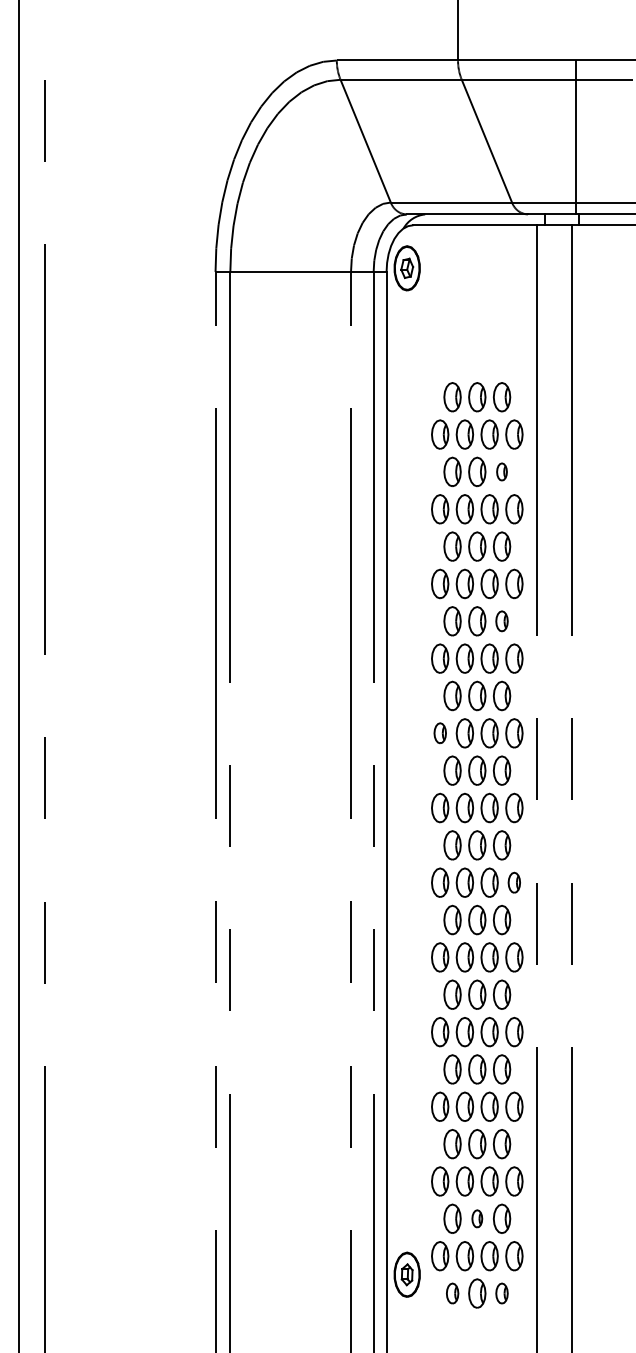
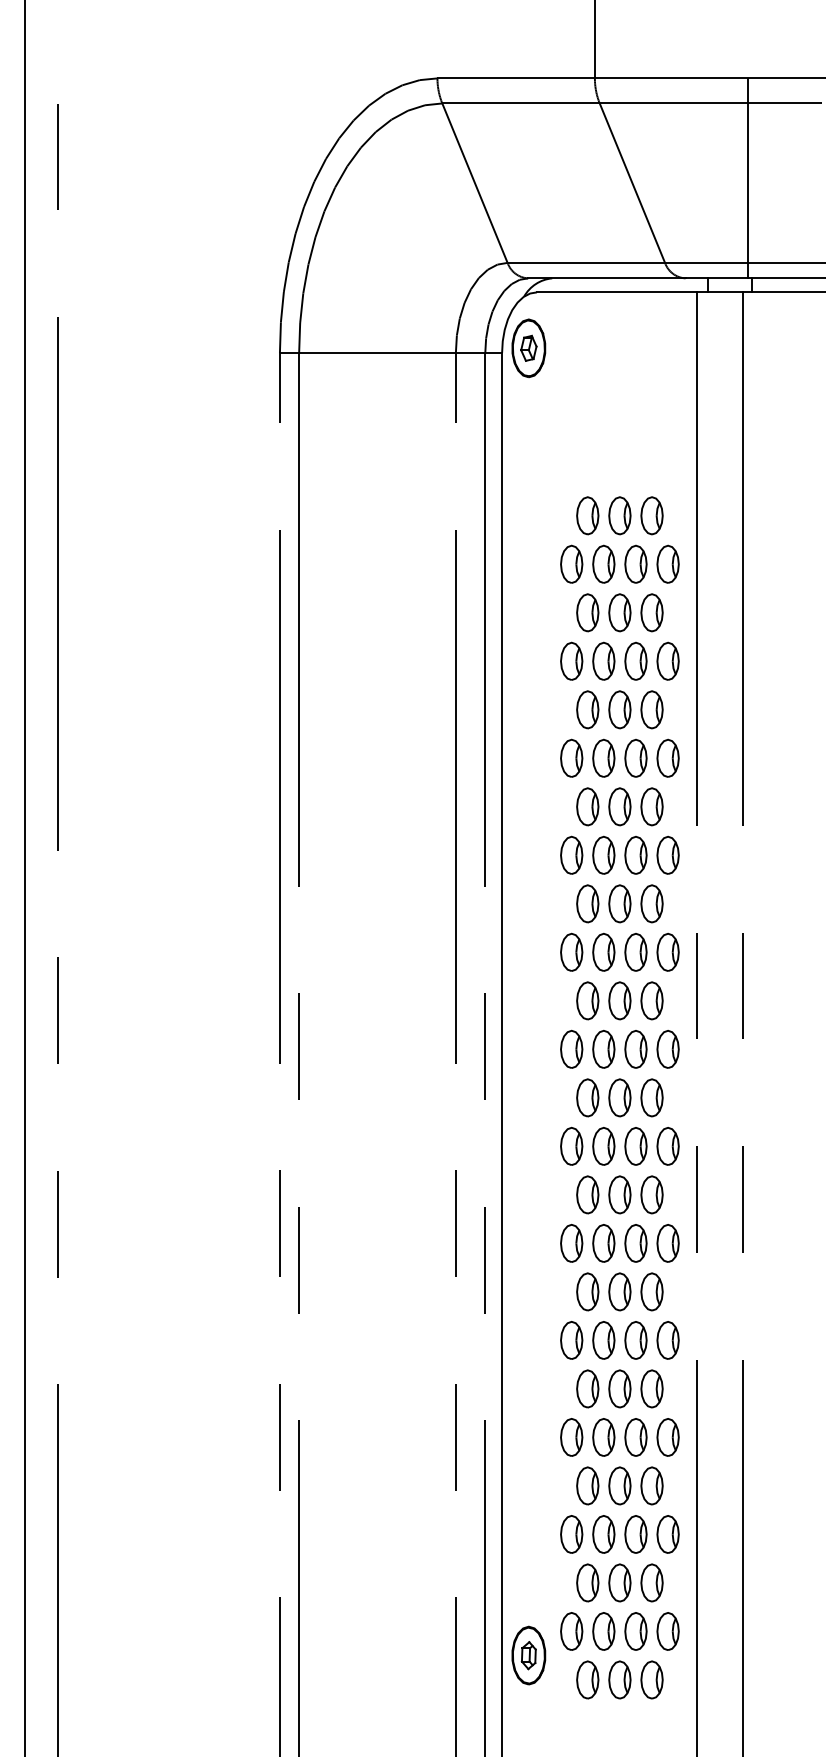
part: (501, 471) -> (651, 612), size x1.67
part: (501, 621) -> (651, 806), size x1.43
part: (440, 732) -> (571, 951), size x1.43
part: (513, 882) -> (667, 1146), size x1.43
part: (476, 1218) -> (619, 1582), size x1.67
part: (452, 1293) -> (587, 1679), size x1.43
part: (501, 1293) -> (651, 1679), size x1.43

